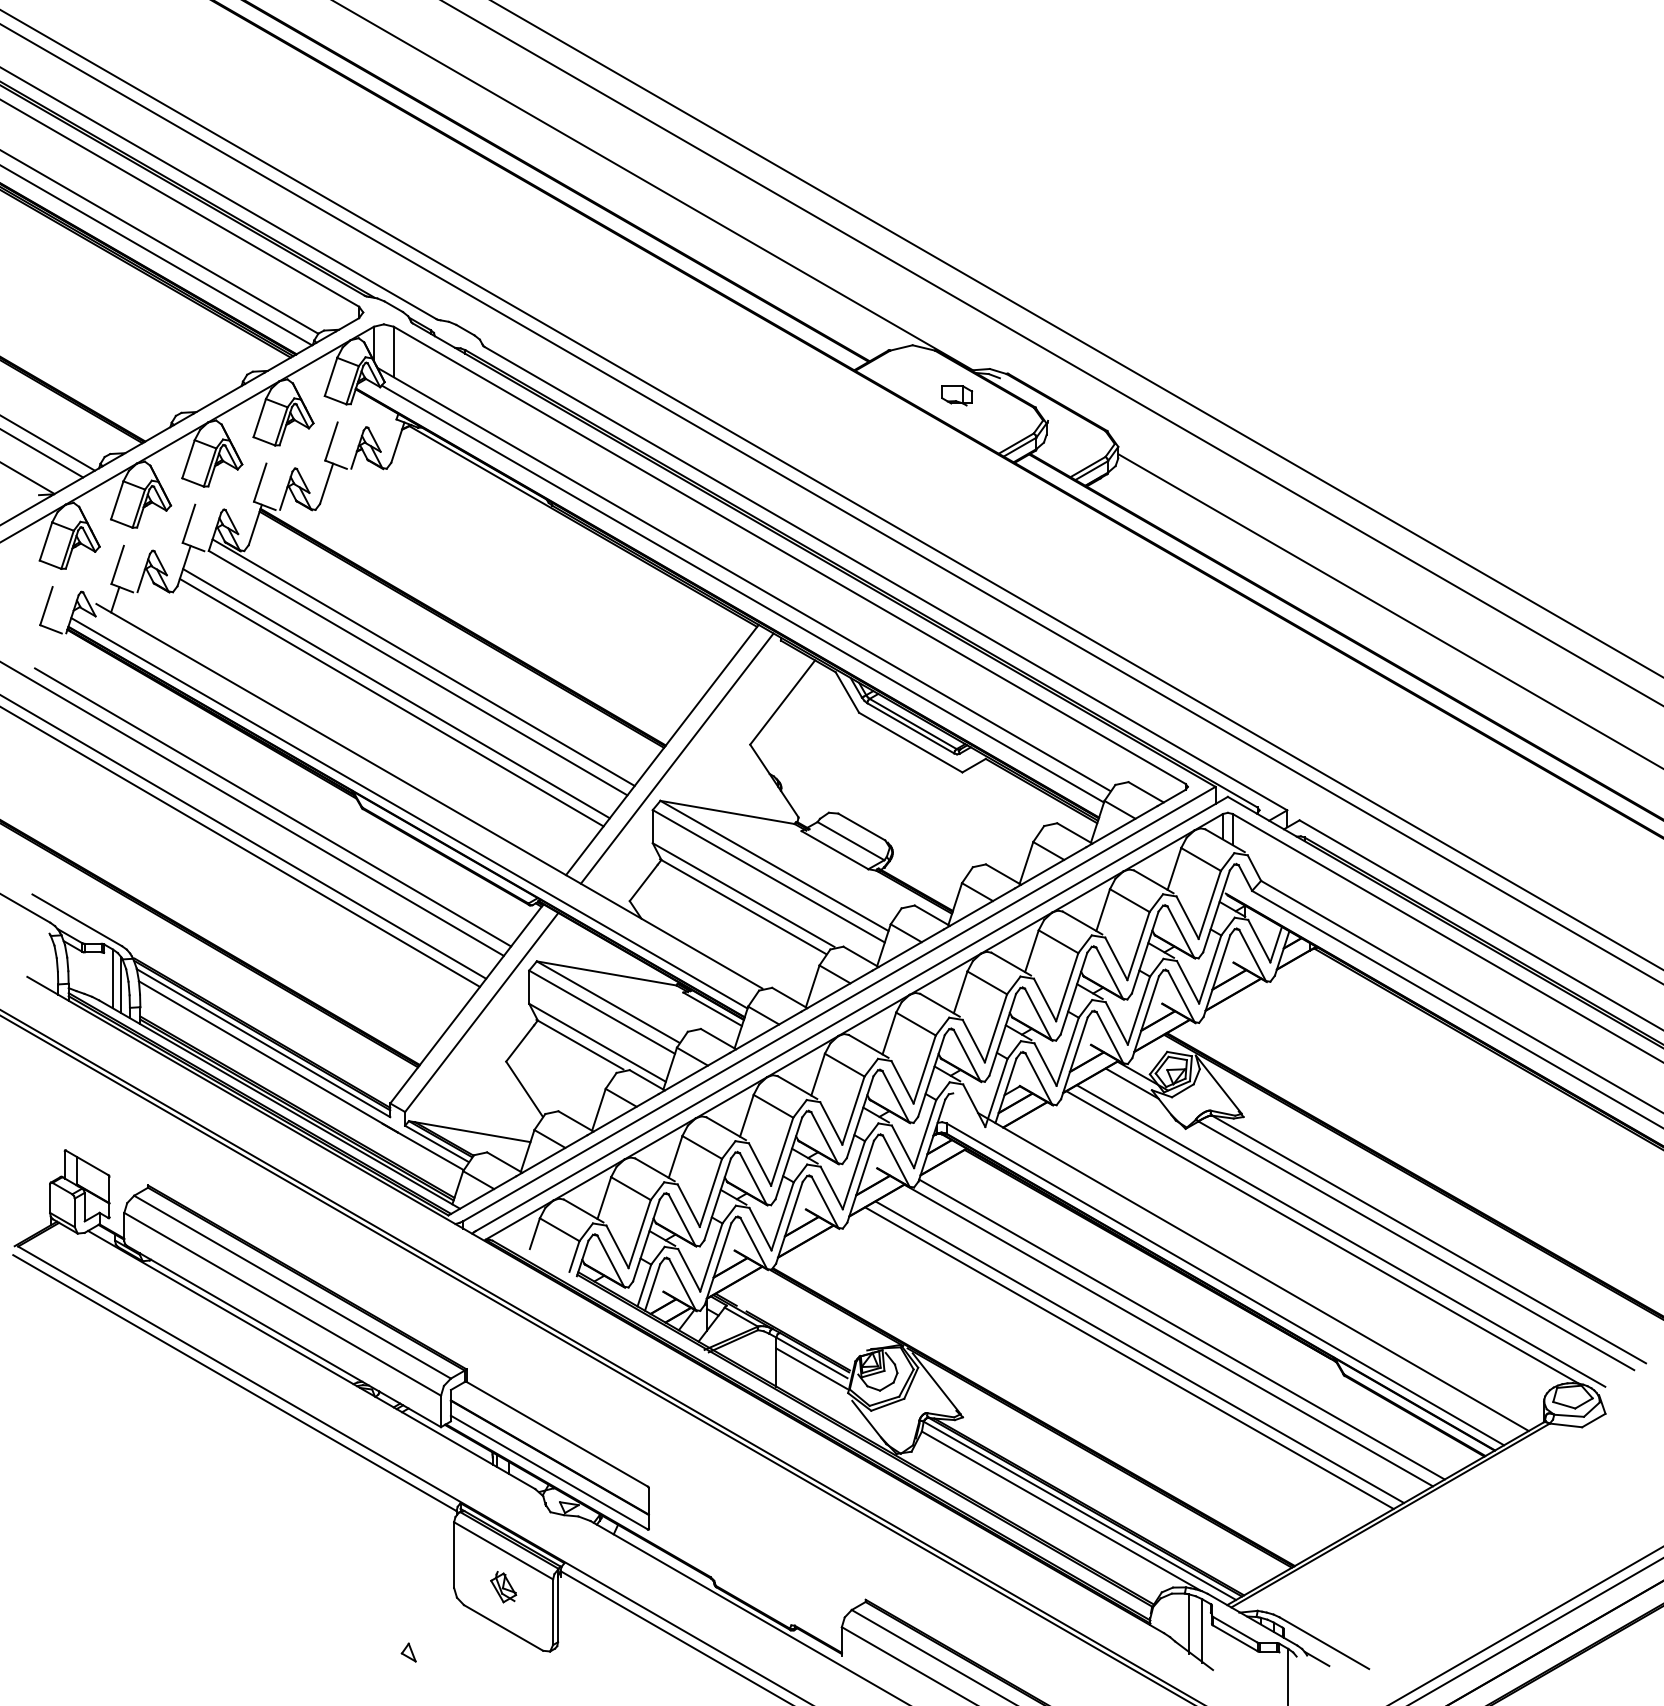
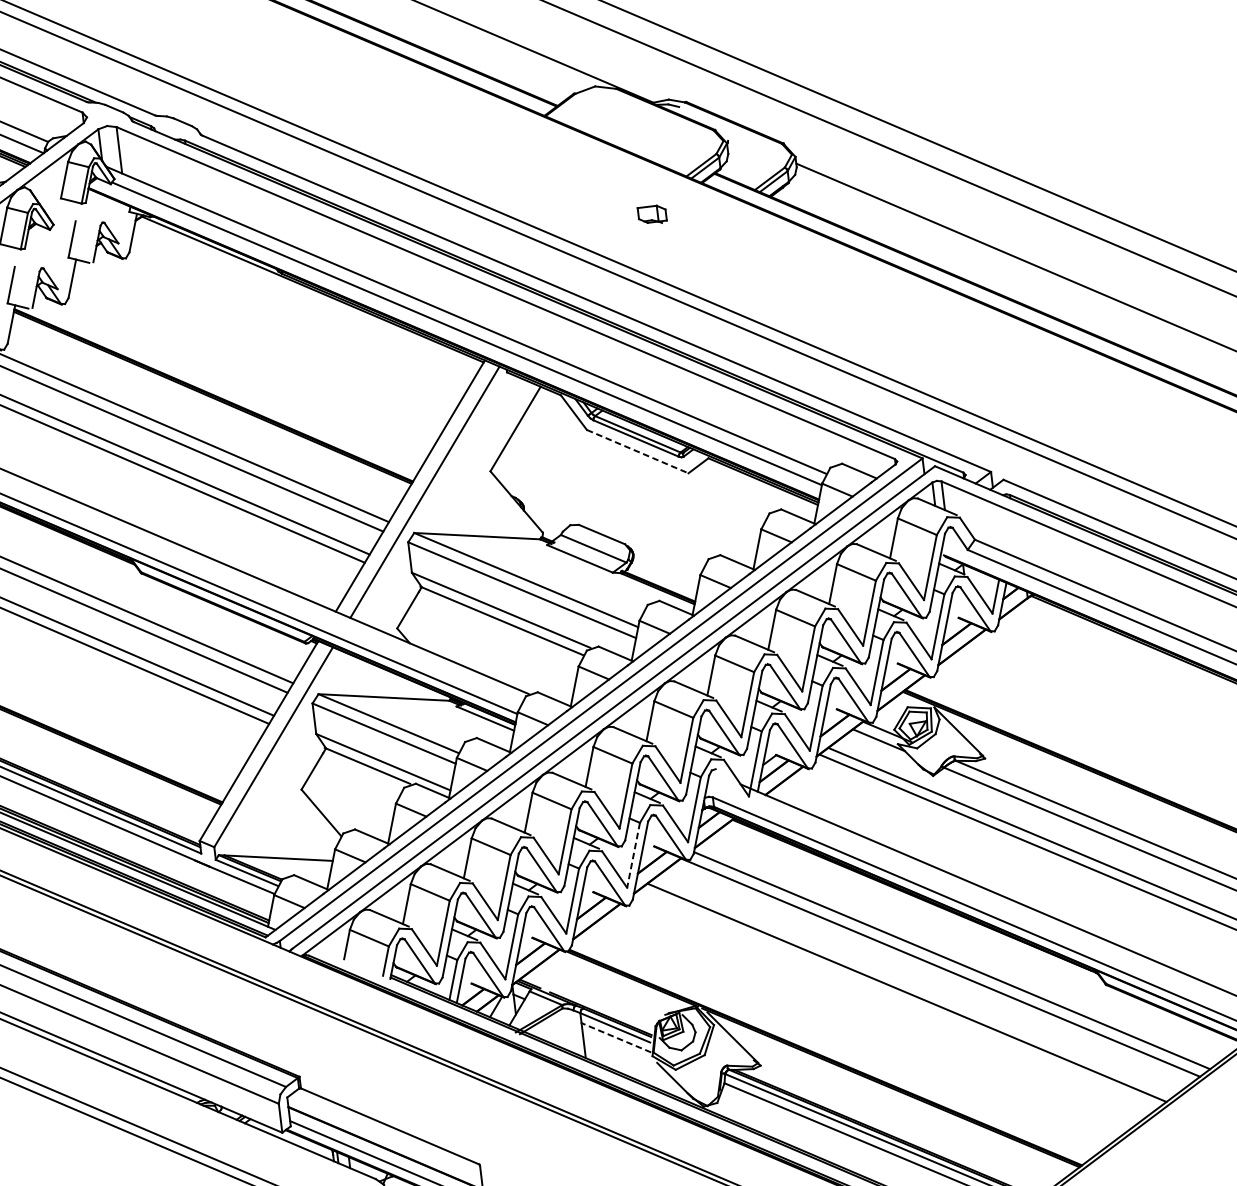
part: (957, 395) -> (652, 214), moved
line: (910, 742) -> (637, 451), solid -> dashed
line: (853, 1175) -> (633, 855), solid -> dashed
line: (1139, 1352) -> (915, 986), removed
line: (811, 1368) -> (616, 1037), solid -> dashed

